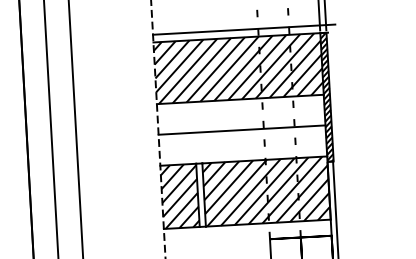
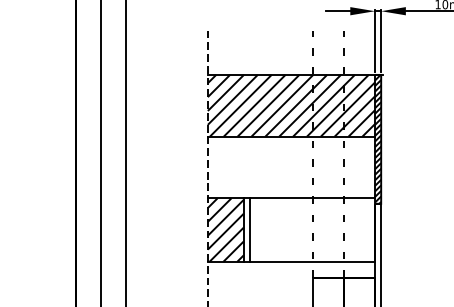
line: (243, 29) -> (298, 67), removed
line: (242, 130) -> (291, 167), removed
hatch: (266, 190) -> (312, 229), removed

